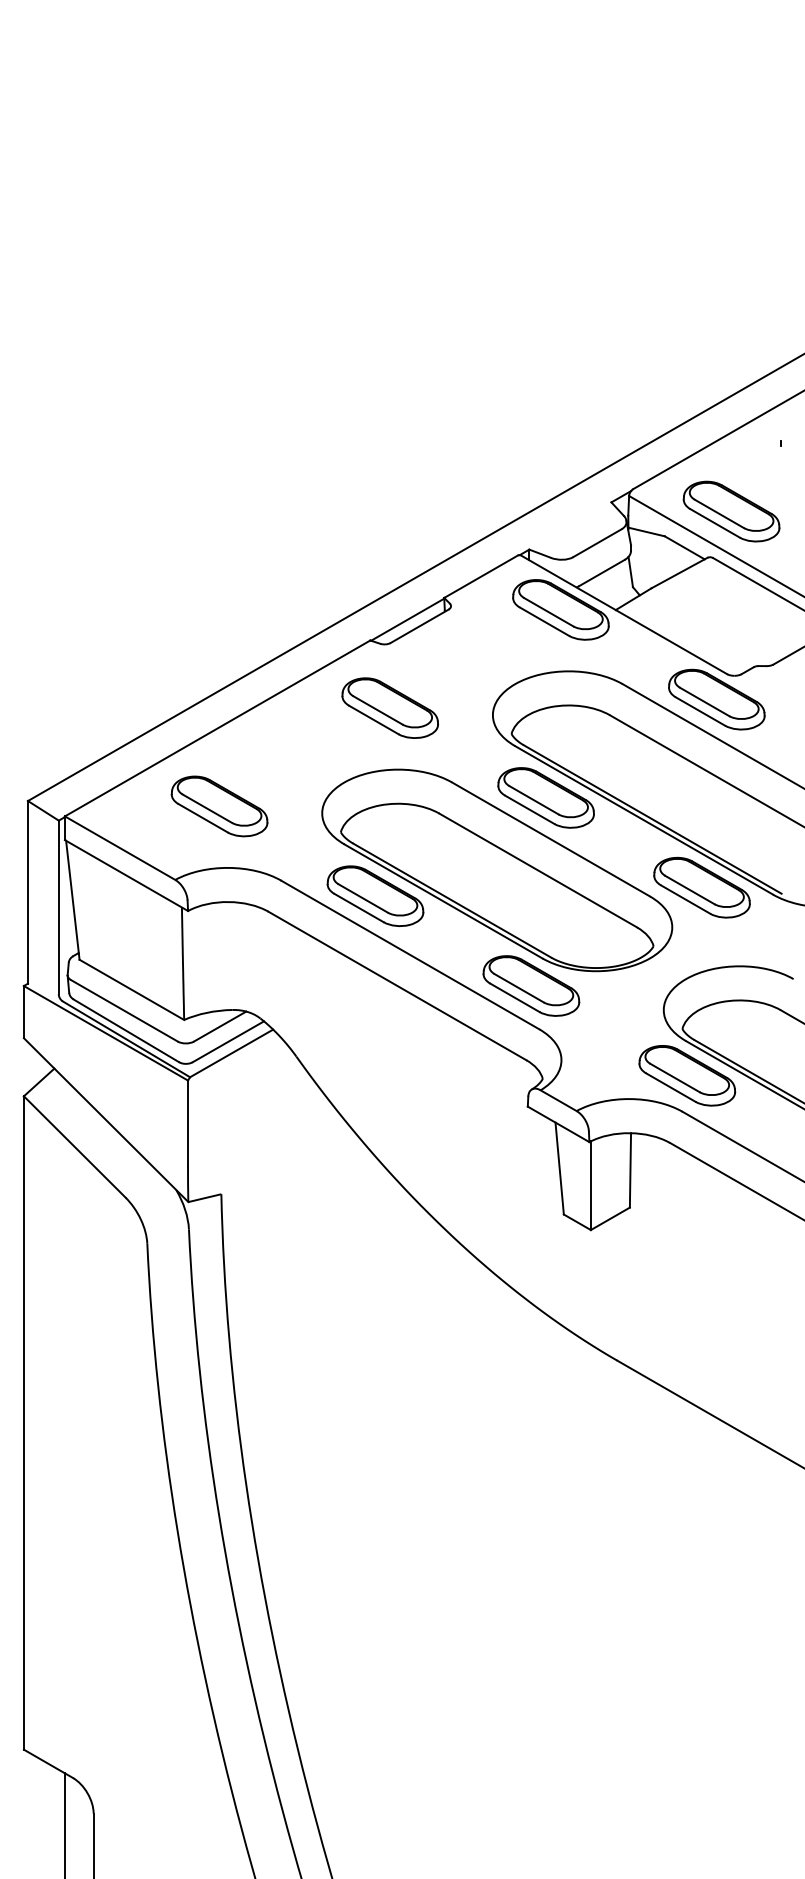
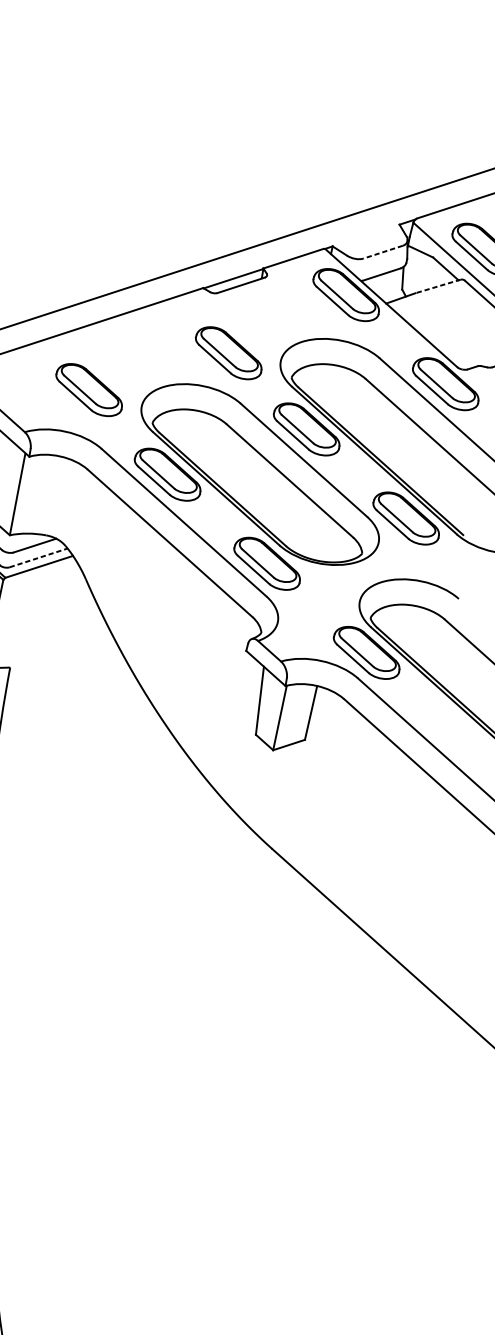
line: (597, 543) -> (383, 252), solid -> dashed
line: (679, 573) -> (438, 286), solid -> dashed
part: (389, 707) -> (228, 352), moved
part: (219, 806) -> (89, 390), moved
line: (228, 1041) -> (38, 557), solid -> dashed

